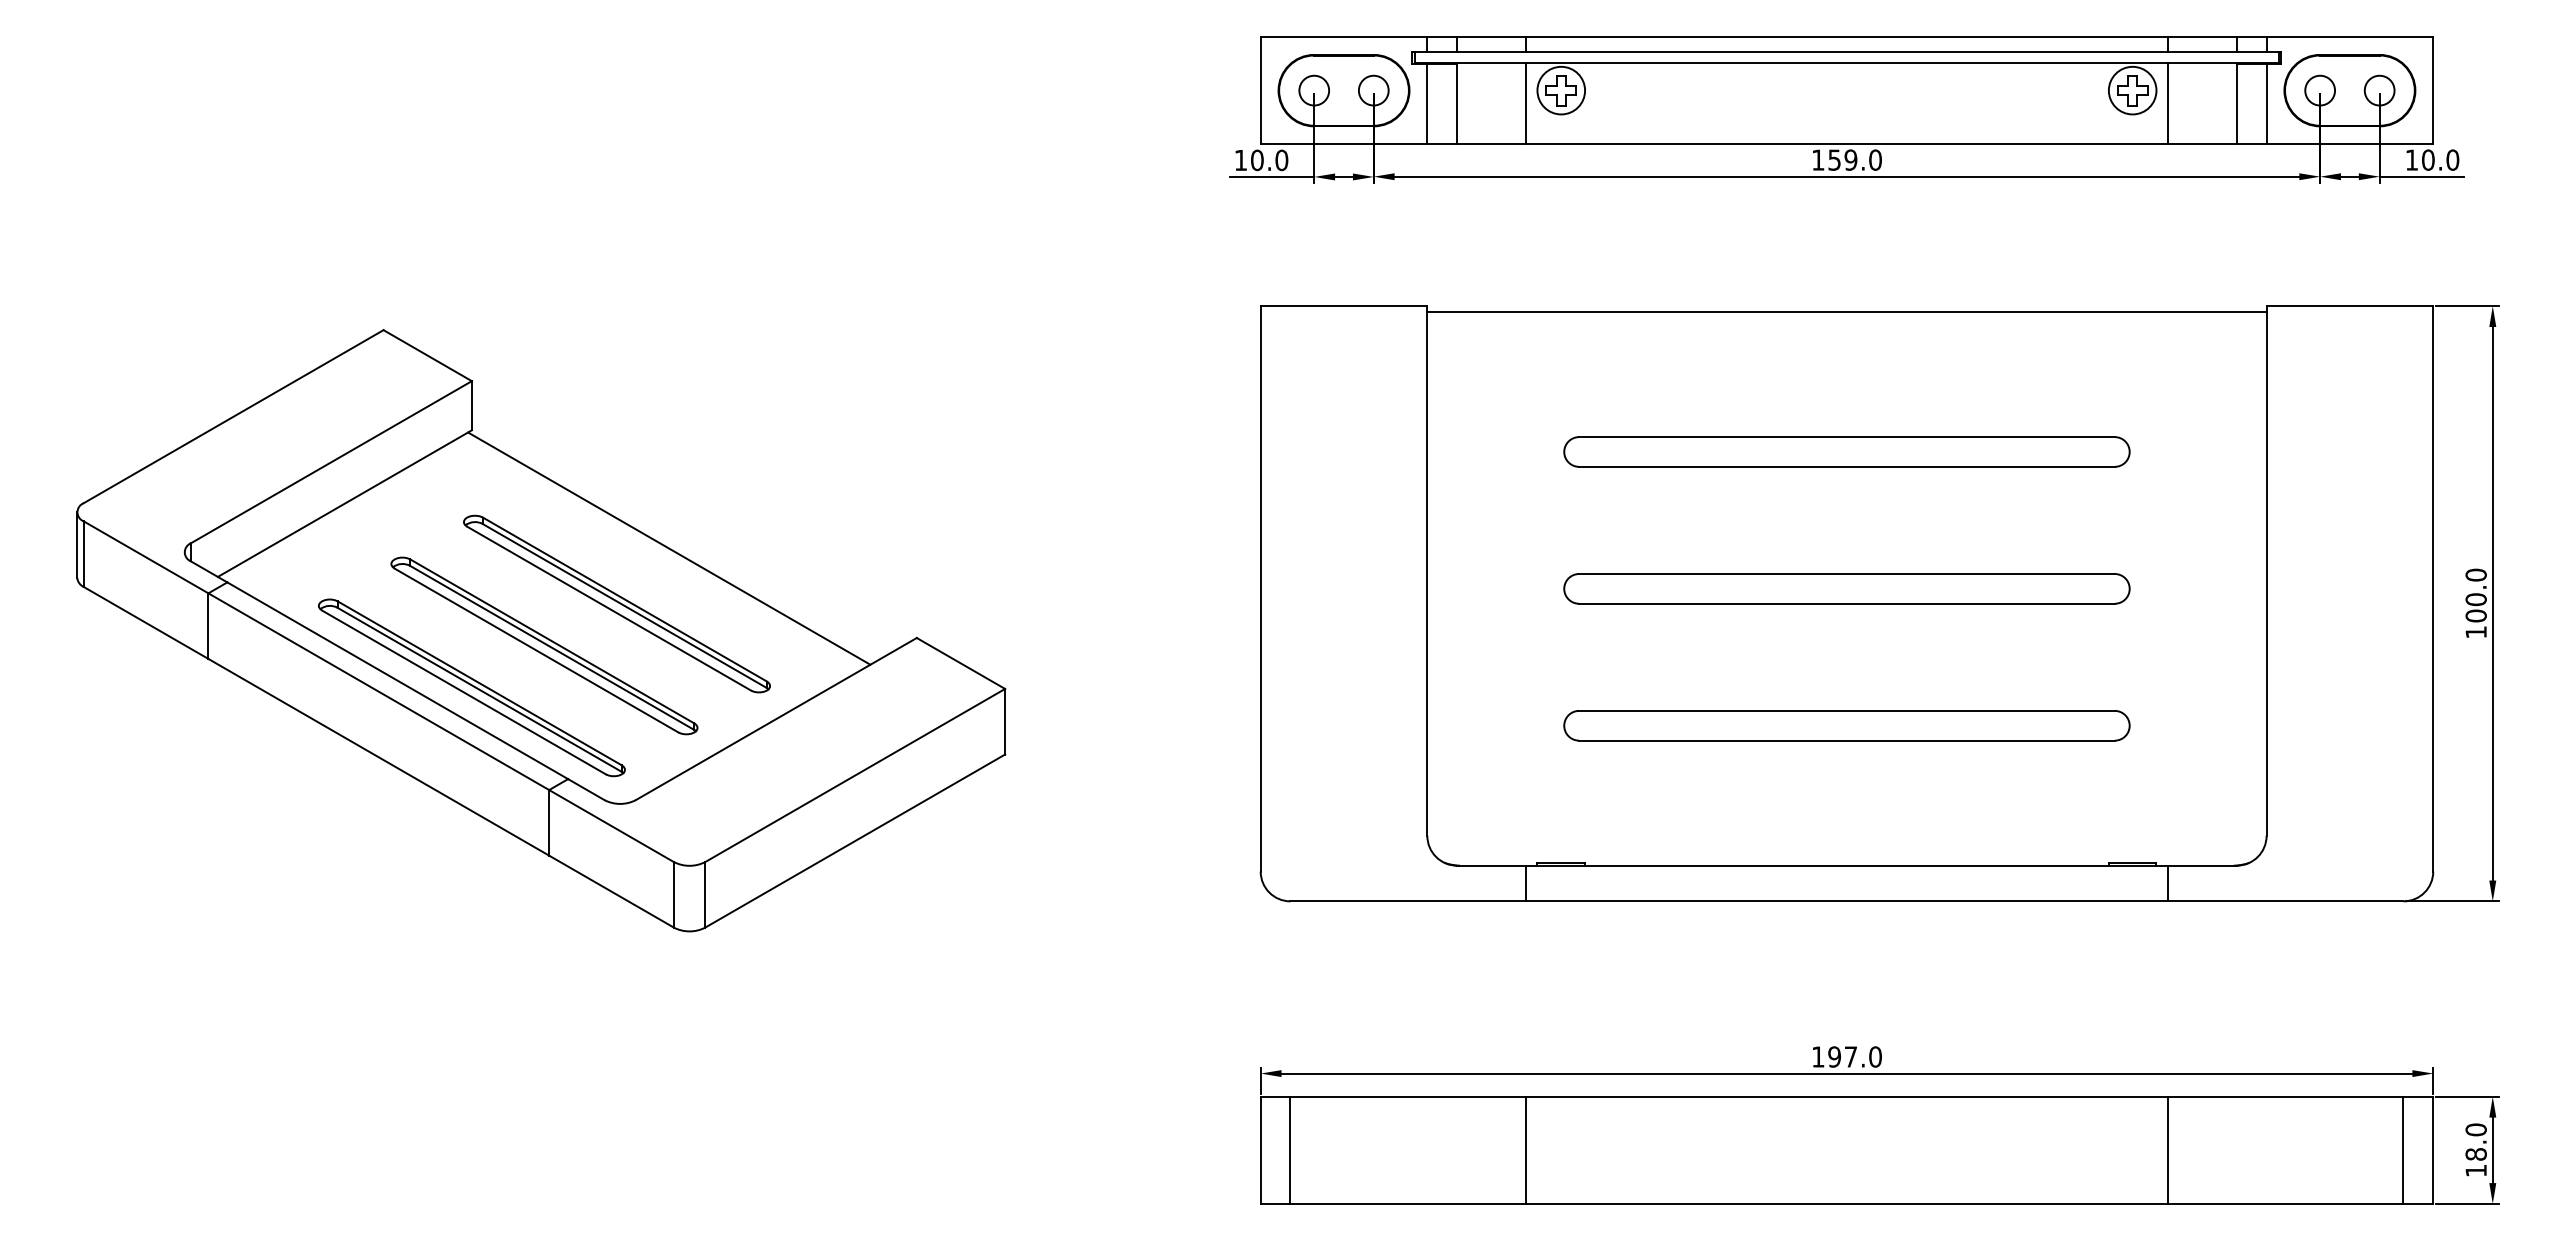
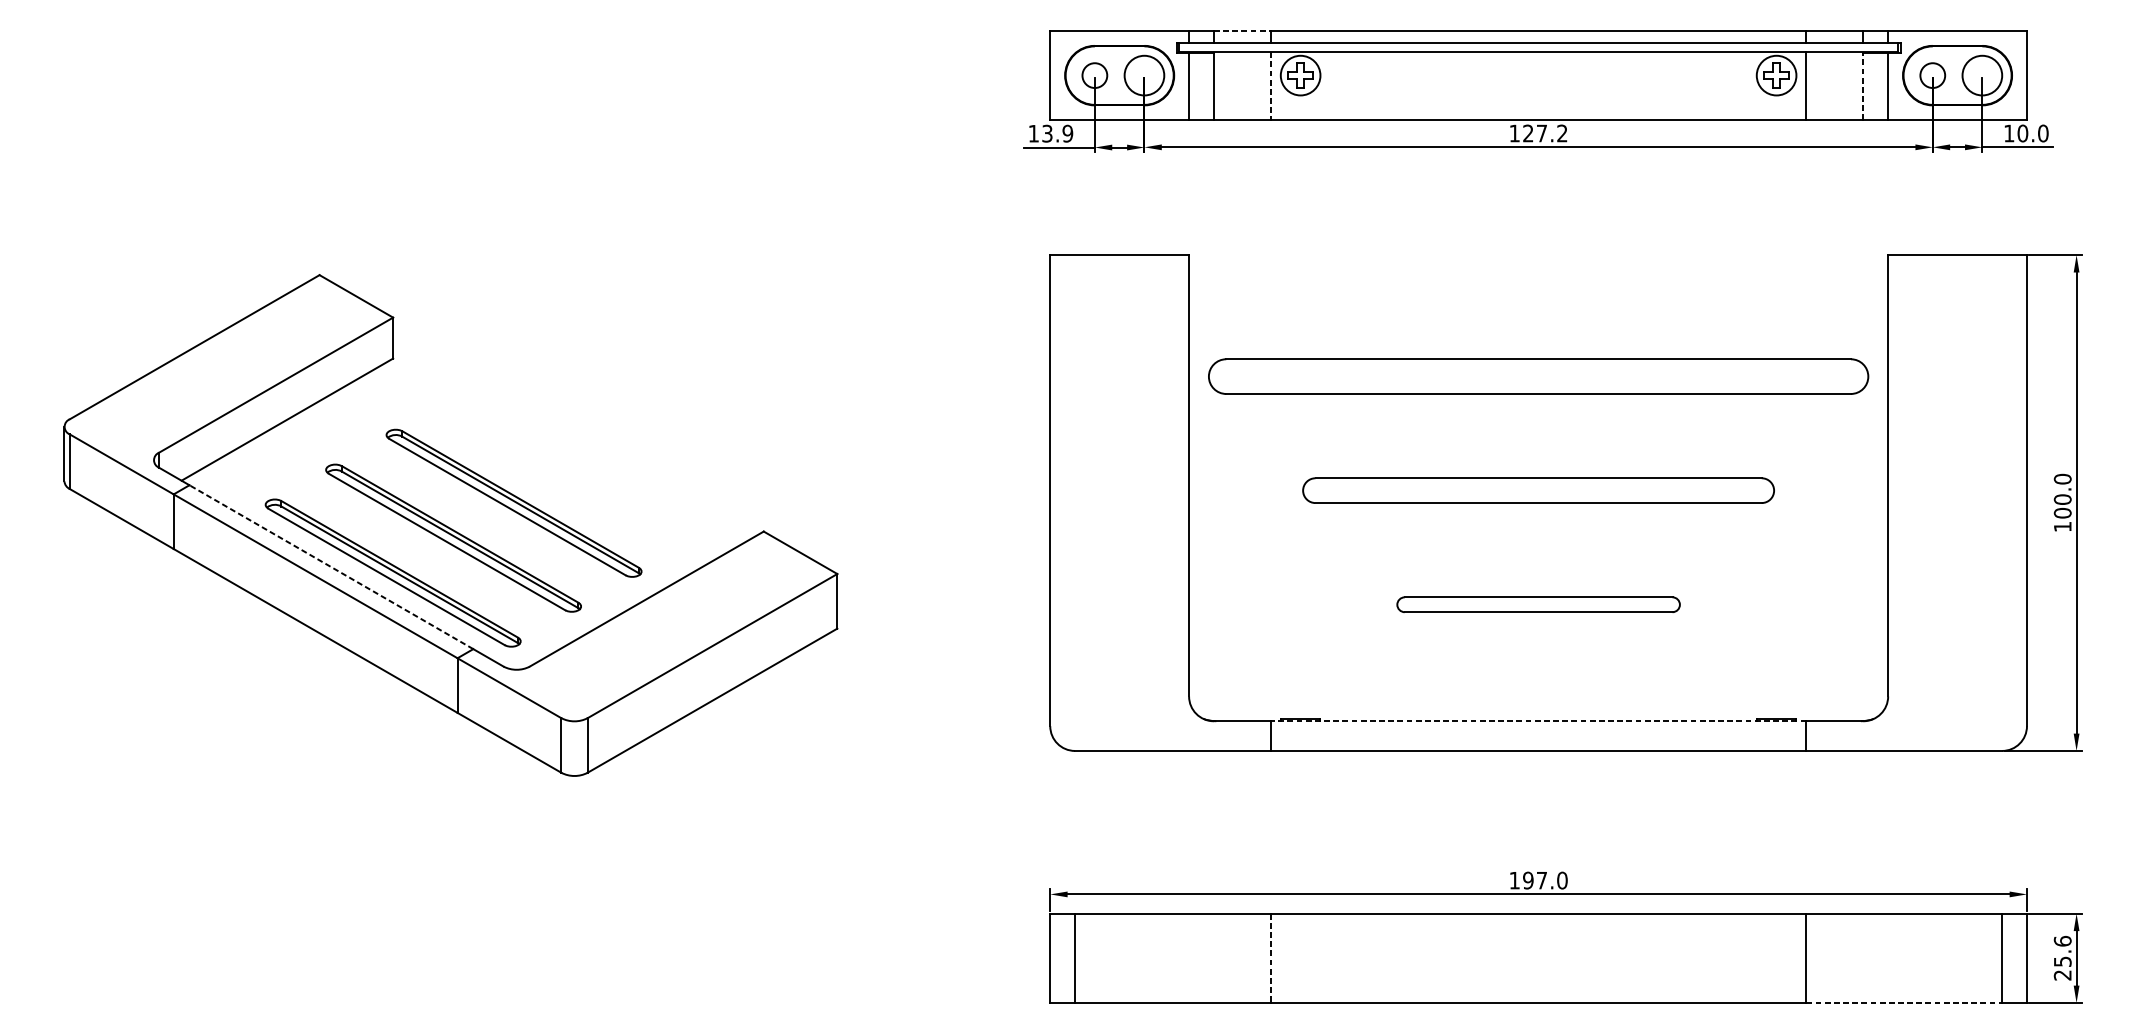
line: (1491, 37) -> (1242, 31), solid -> dashed
circle: (1373, 90) -> (1144, 75), size x1.6
circle: (2379, 90) -> (1982, 75), size x1.6
line: (1525, 103) -> (1270, 86), solid -> dashed
line: (2236, 103) -> (1863, 86), solid -> dashed
text: (1854, 159) -> (1544, 132), 159.0 -> 127.2
text: (1269, 160) -> (1057, 133), 10.0 -> 13.9
line: (1846, 312) -> (1538, 260), removed
part: (1846, 451) -> (1538, 376), size x1.4
line: (669, 548) -> (557, 457), removed
line: (397, 680) -> (331, 566), solid -> dashed
part: (1846, 725) -> (1538, 604), size x0.6
line: (1846, 865) -> (1538, 721), solid -> dashed
text: (2475, 1149) -> (2062, 957), 18.0 -> 25.6
line: (1525, 1150) -> (1270, 958), solid -> dashed
line: (2285, 1203) -> (1903, 1002), solid -> dashed

